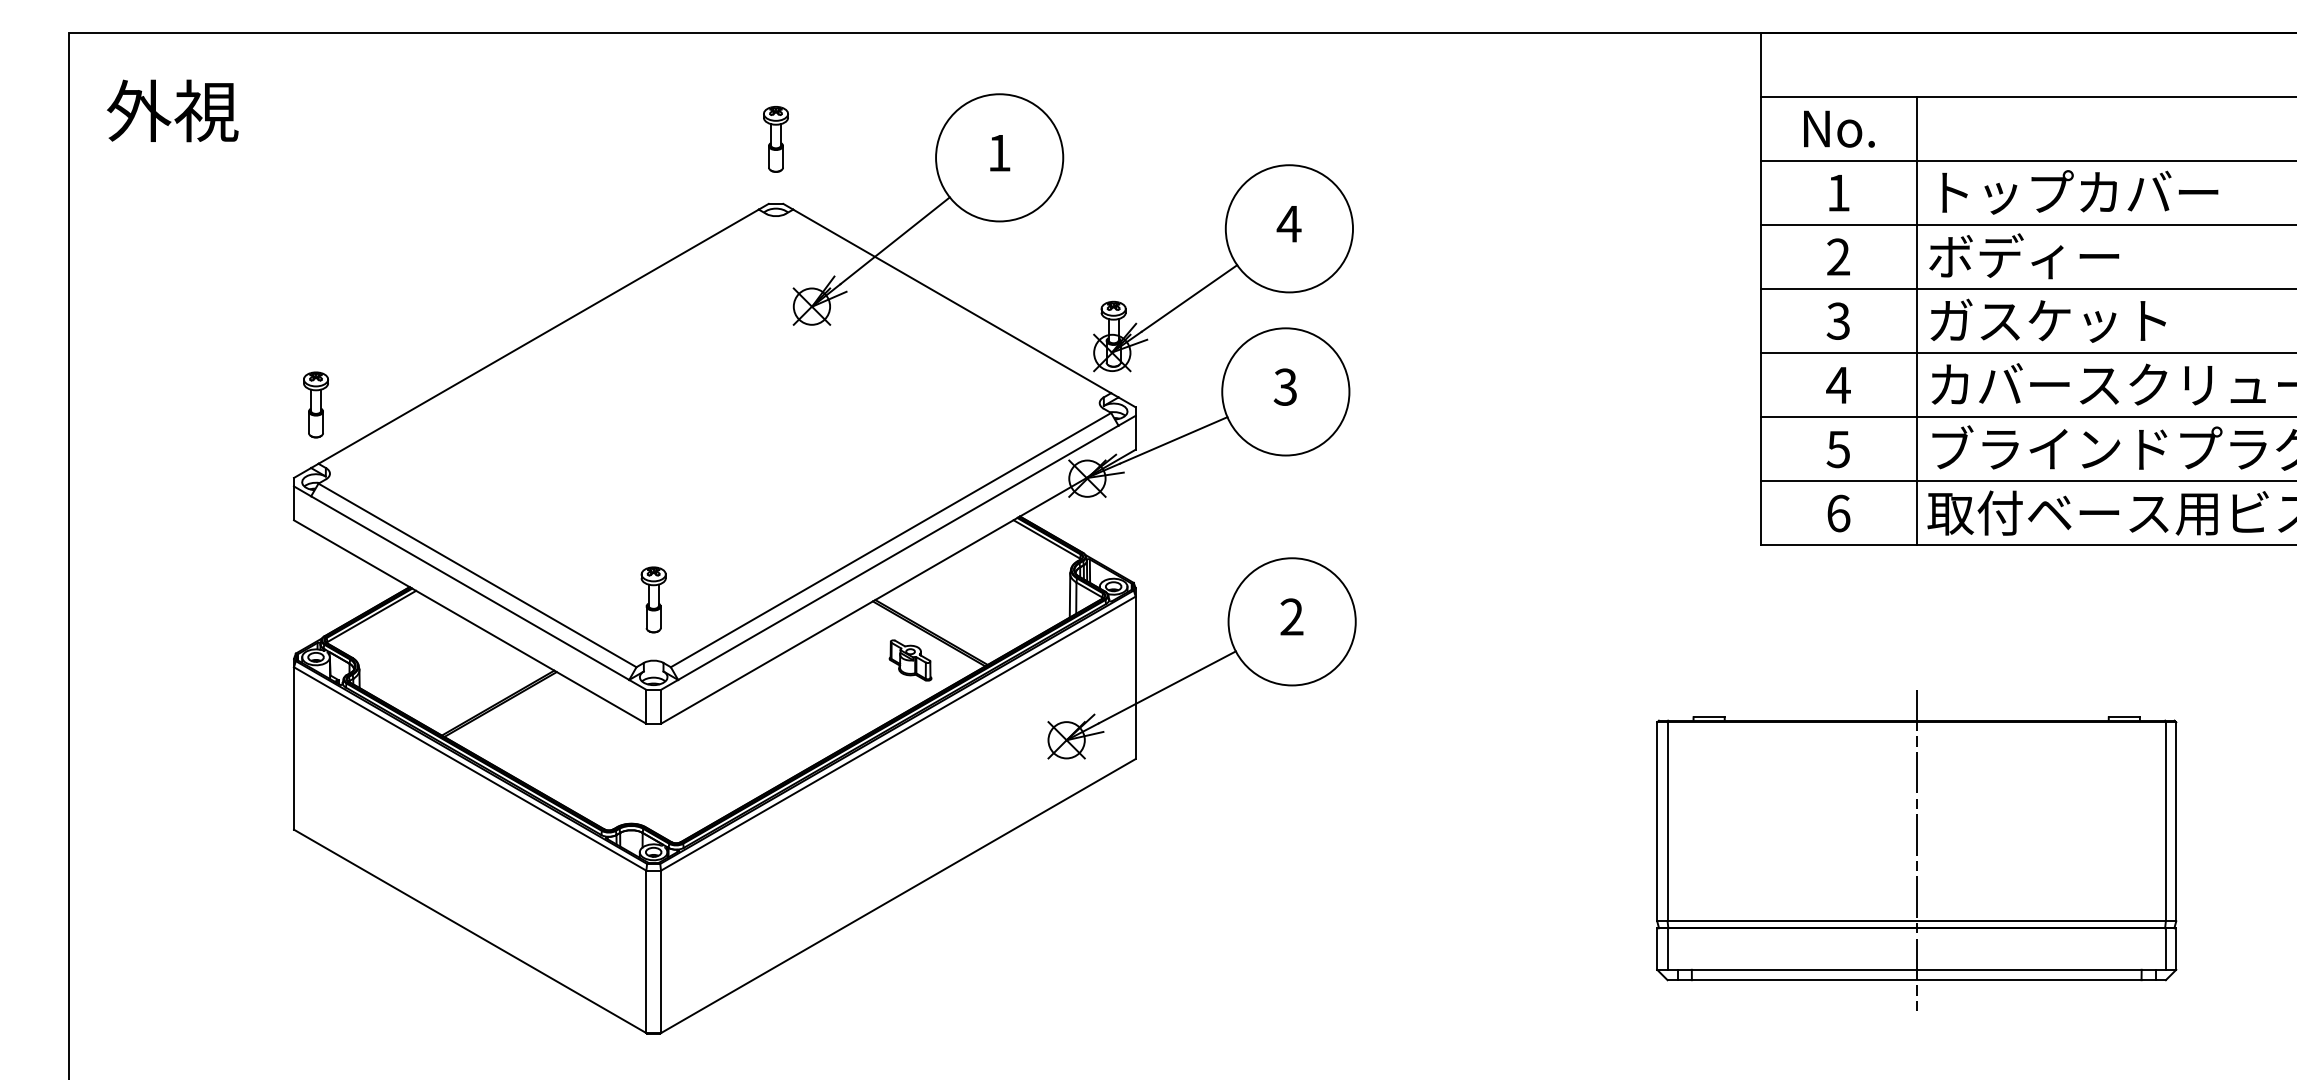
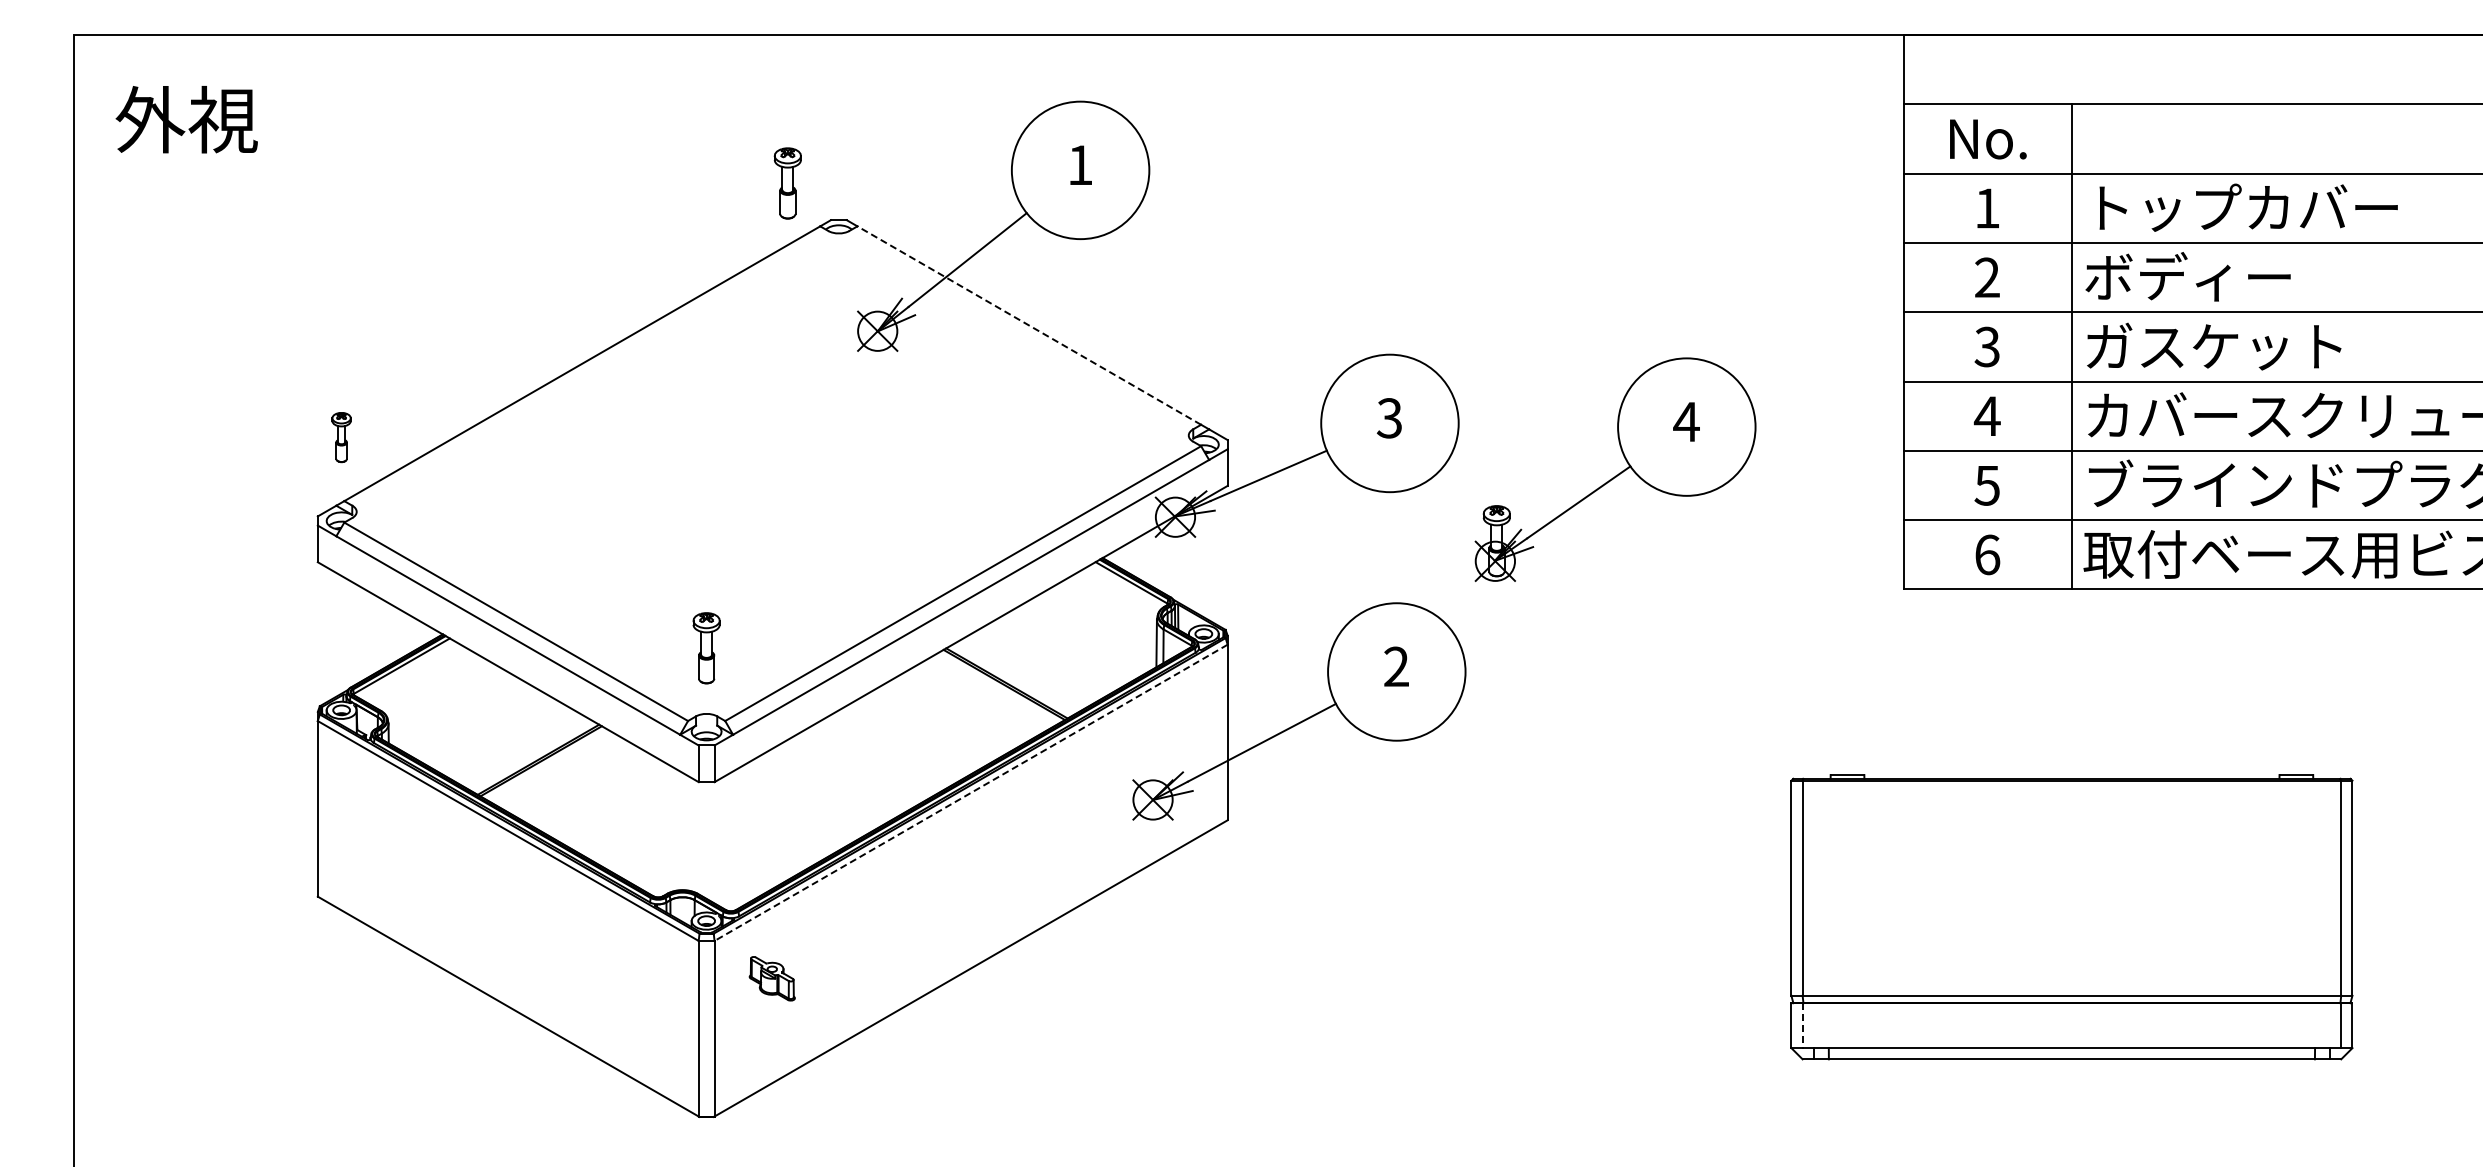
part: (775, 139) -> (787, 183), moved
part: (1223, 268) -> (1615, 469), moved
line: (951, 301) -> (1028, 325), solid -> dashed
part: (315, 404) -> (341, 437), size x0.7
part: (909, 660) -> (771, 978), moved
line: (897, 734) -> (970, 793), solid -> dashed
line: (1916, 850) -> (2071, 919), removed
line: (1667, 949) -> (1802, 1026), solid -> dashed

